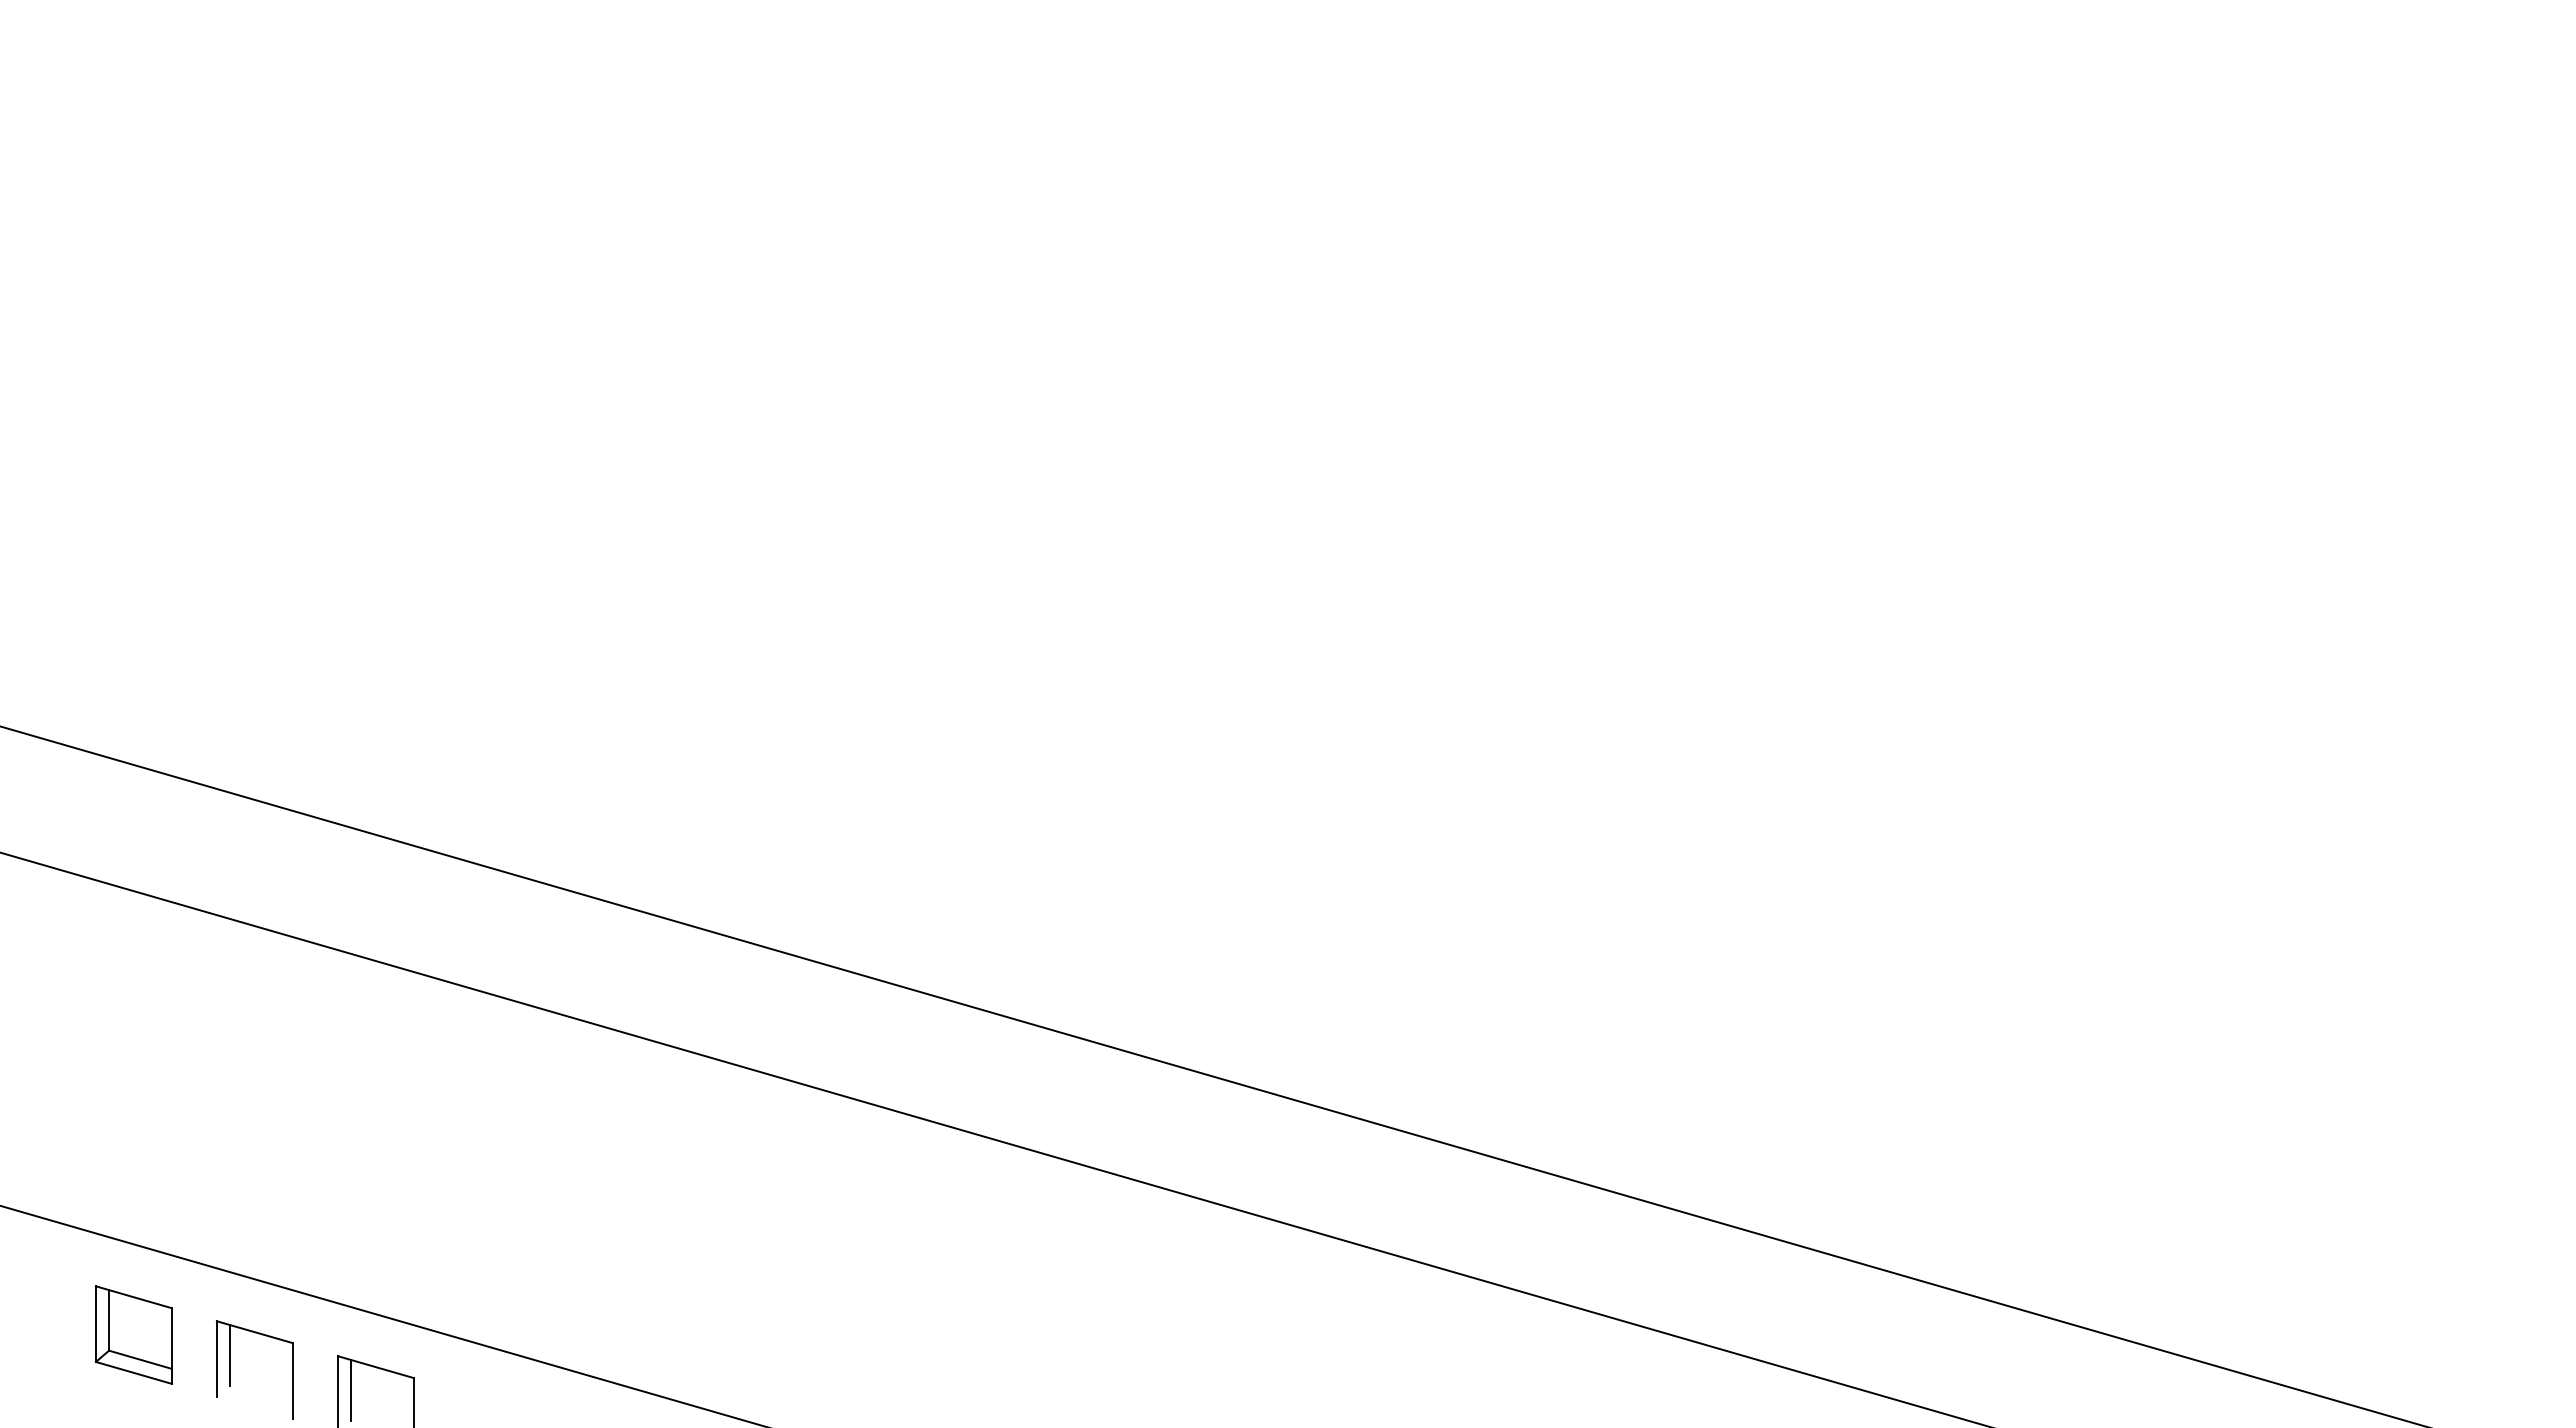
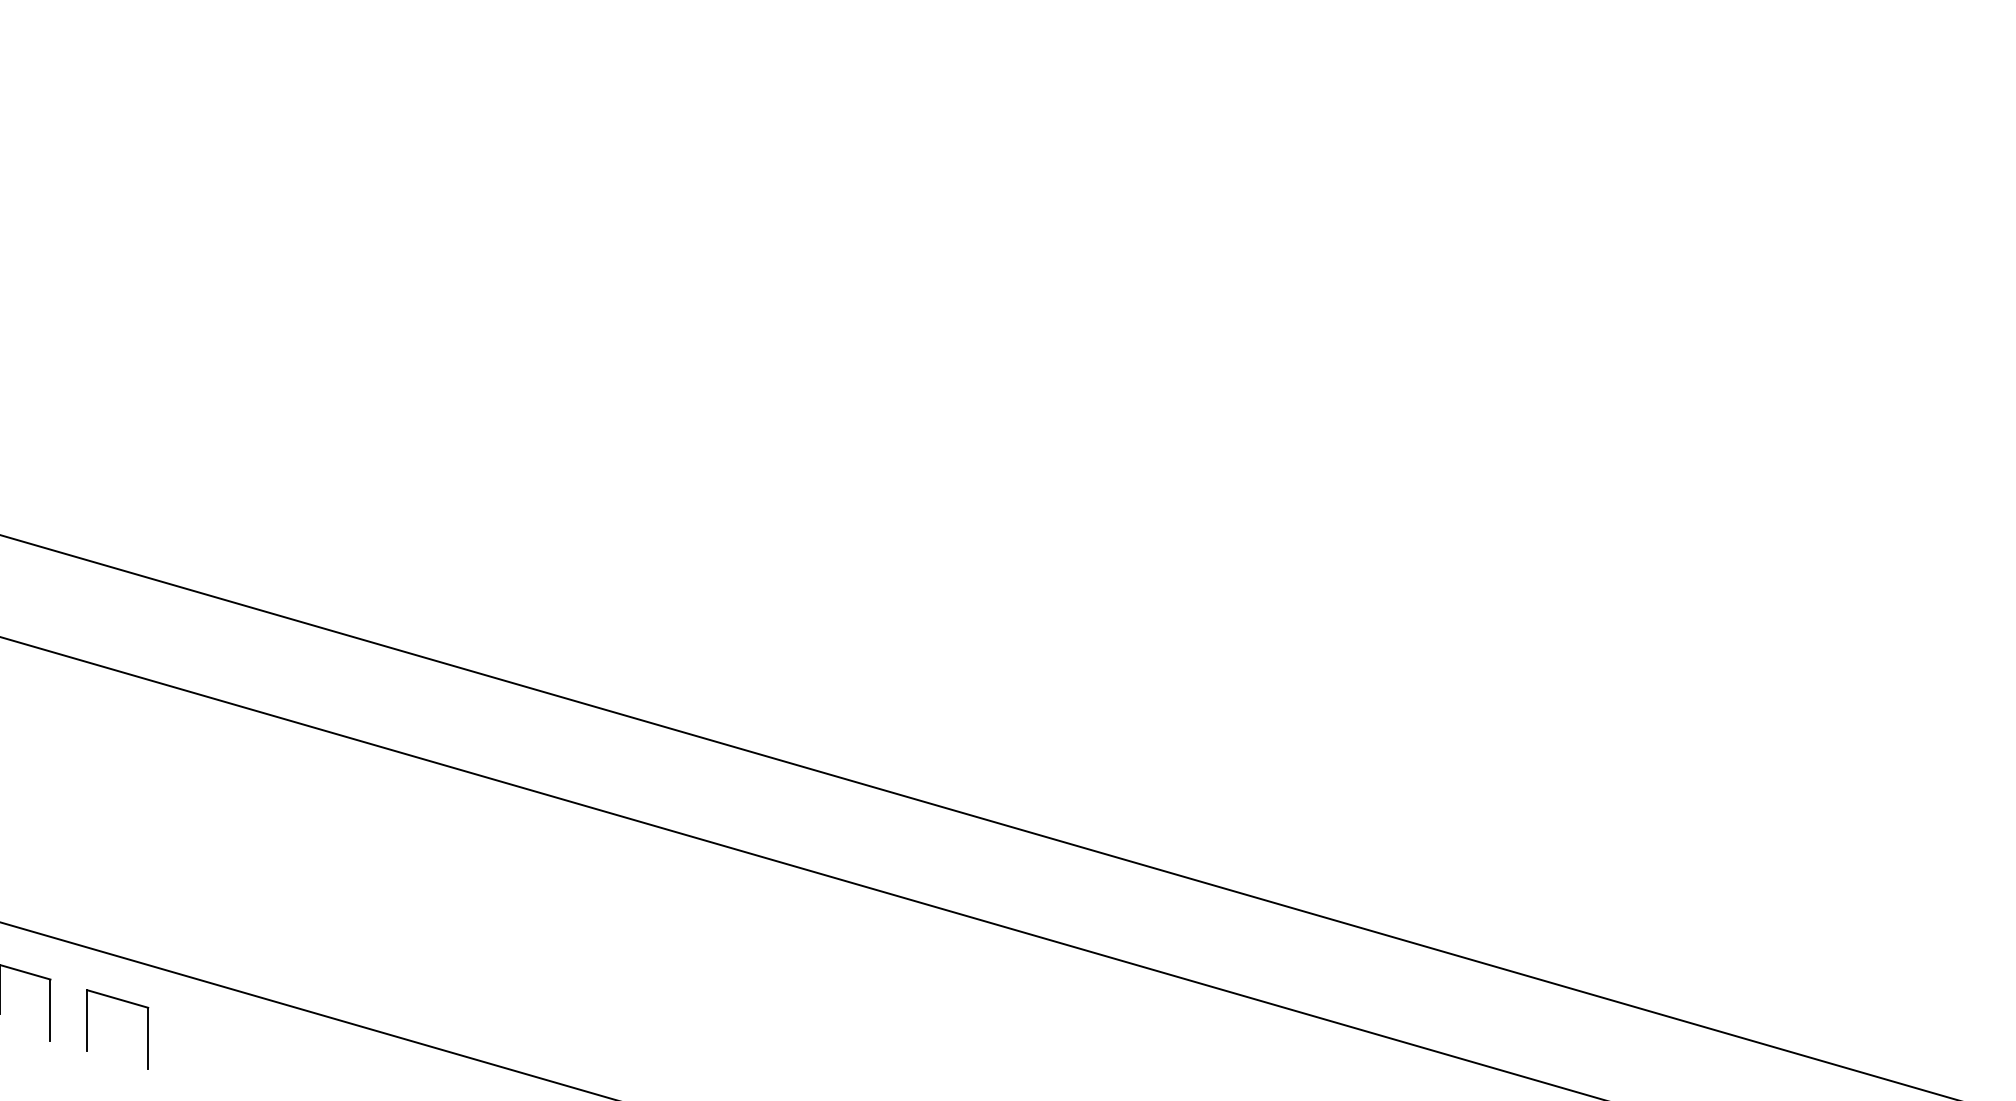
line: (351, 1390) -> (97, 1017), removed

